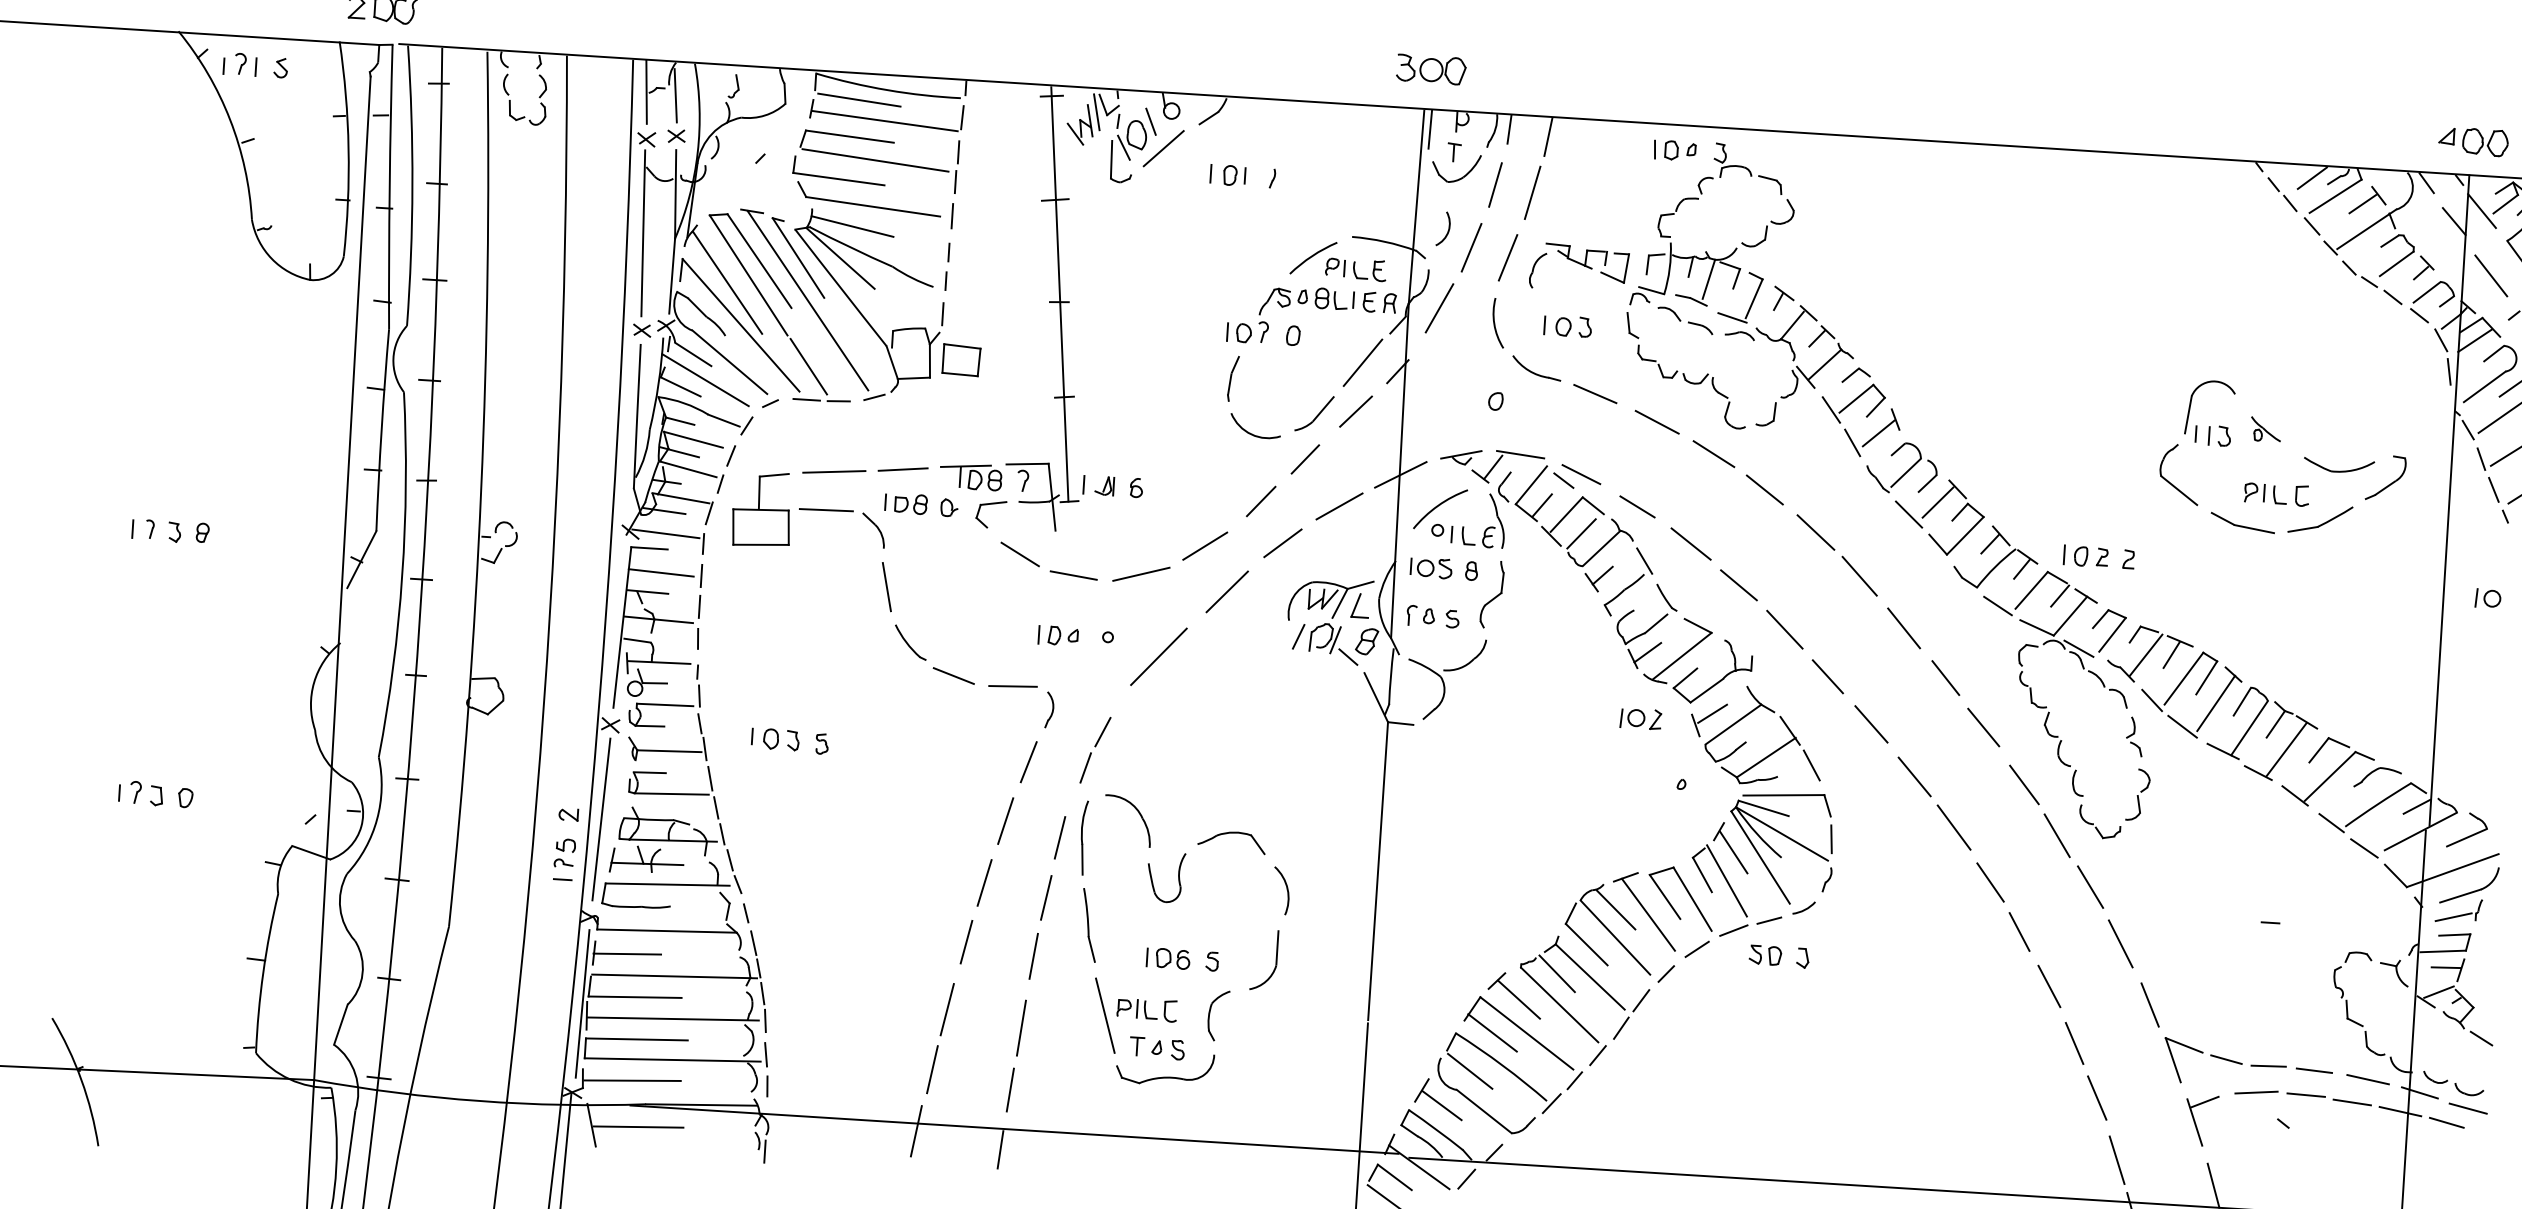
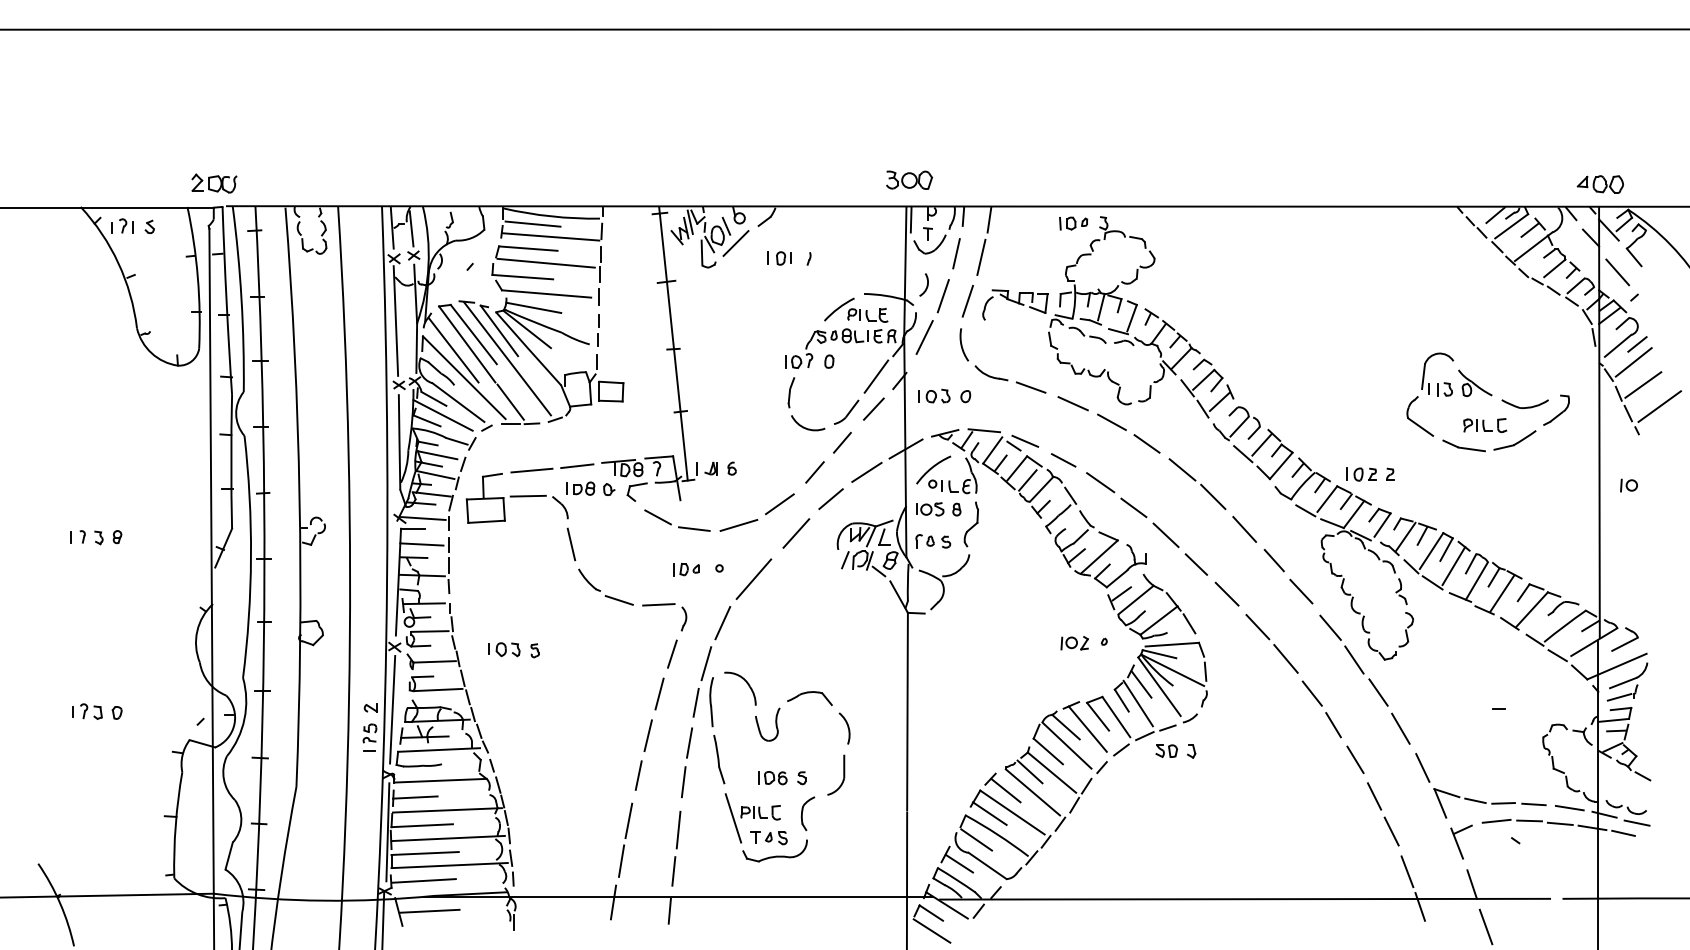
part: (1568, 325) -> (934, 395), moved
part: (2266, 428) -> (1475, 382), size x1.67
part: (1640, 719) -> (1074, 643), moved
part: (1094, 750) -> (715, 643), size x1.67

